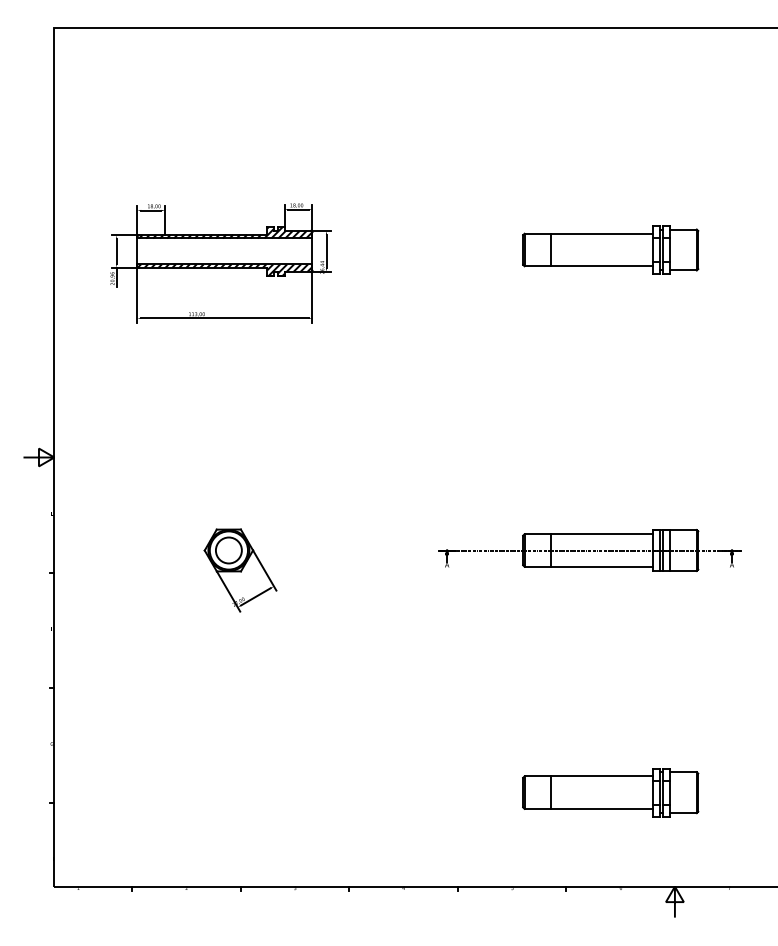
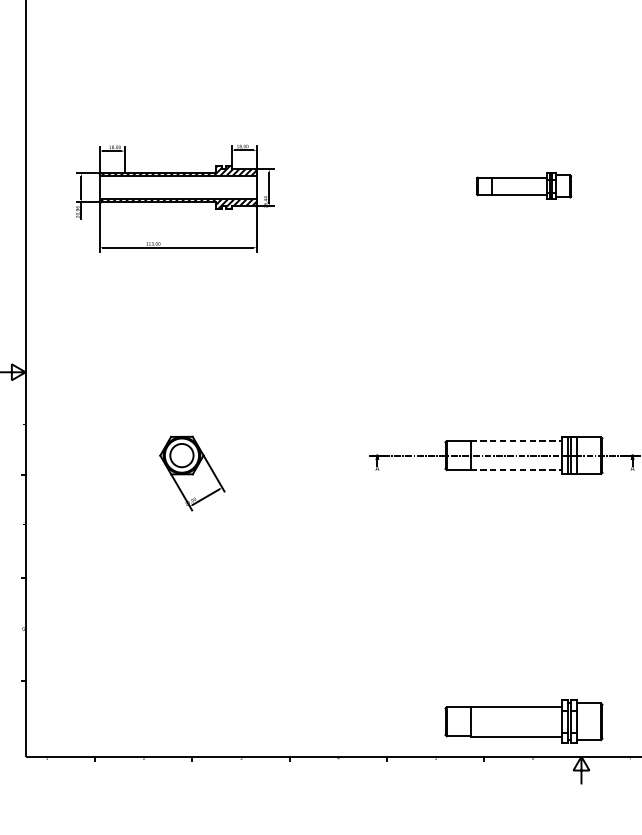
part: (610, 249) -> (523, 185), size x0.6
line: (601, 534) -> (515, 441), solid -> dashed
line: (601, 566) -> (515, 469), solid -> dashed
part: (610, 792) -> (523, 721), moved

